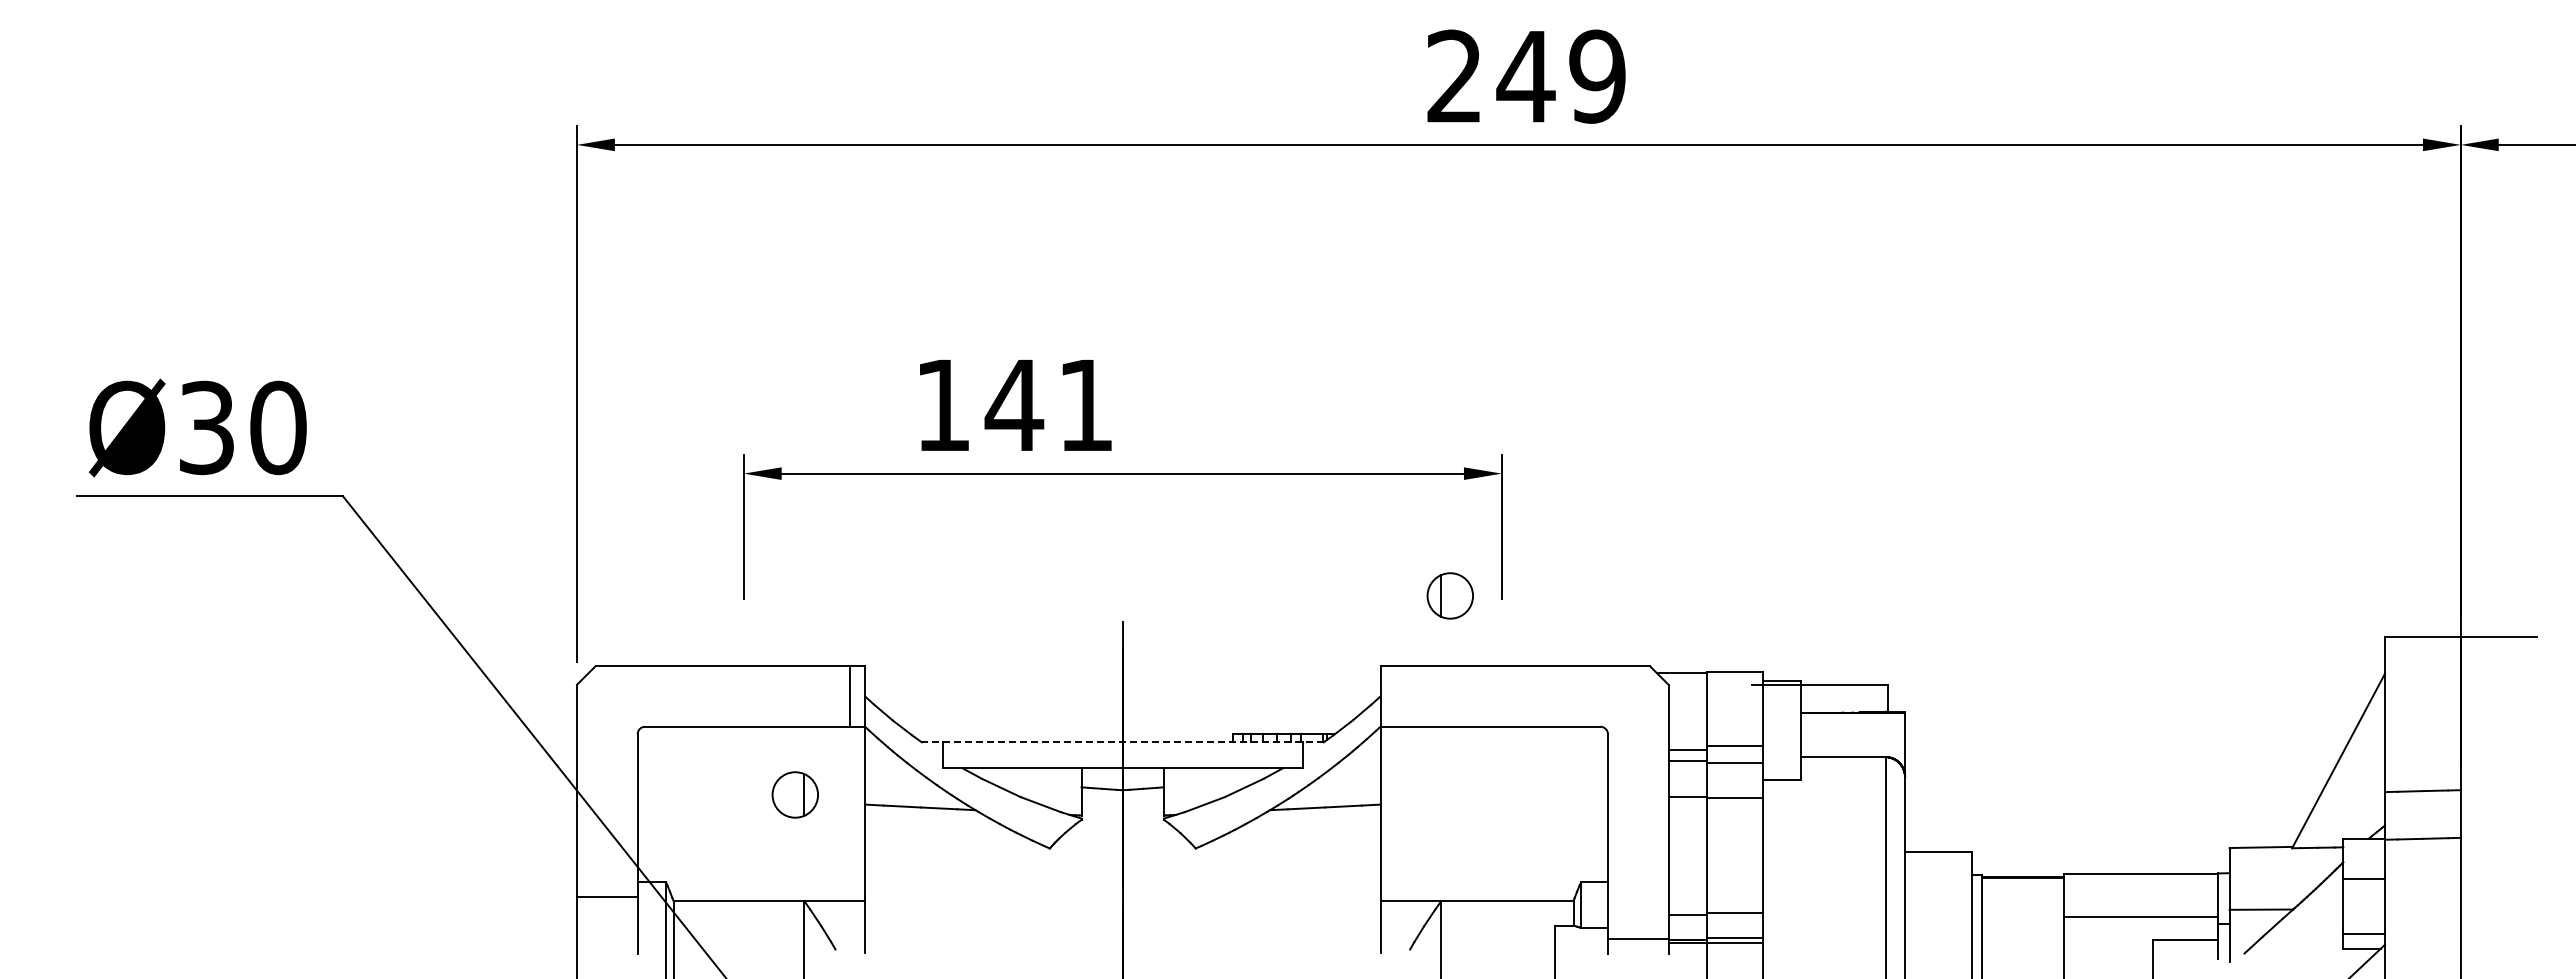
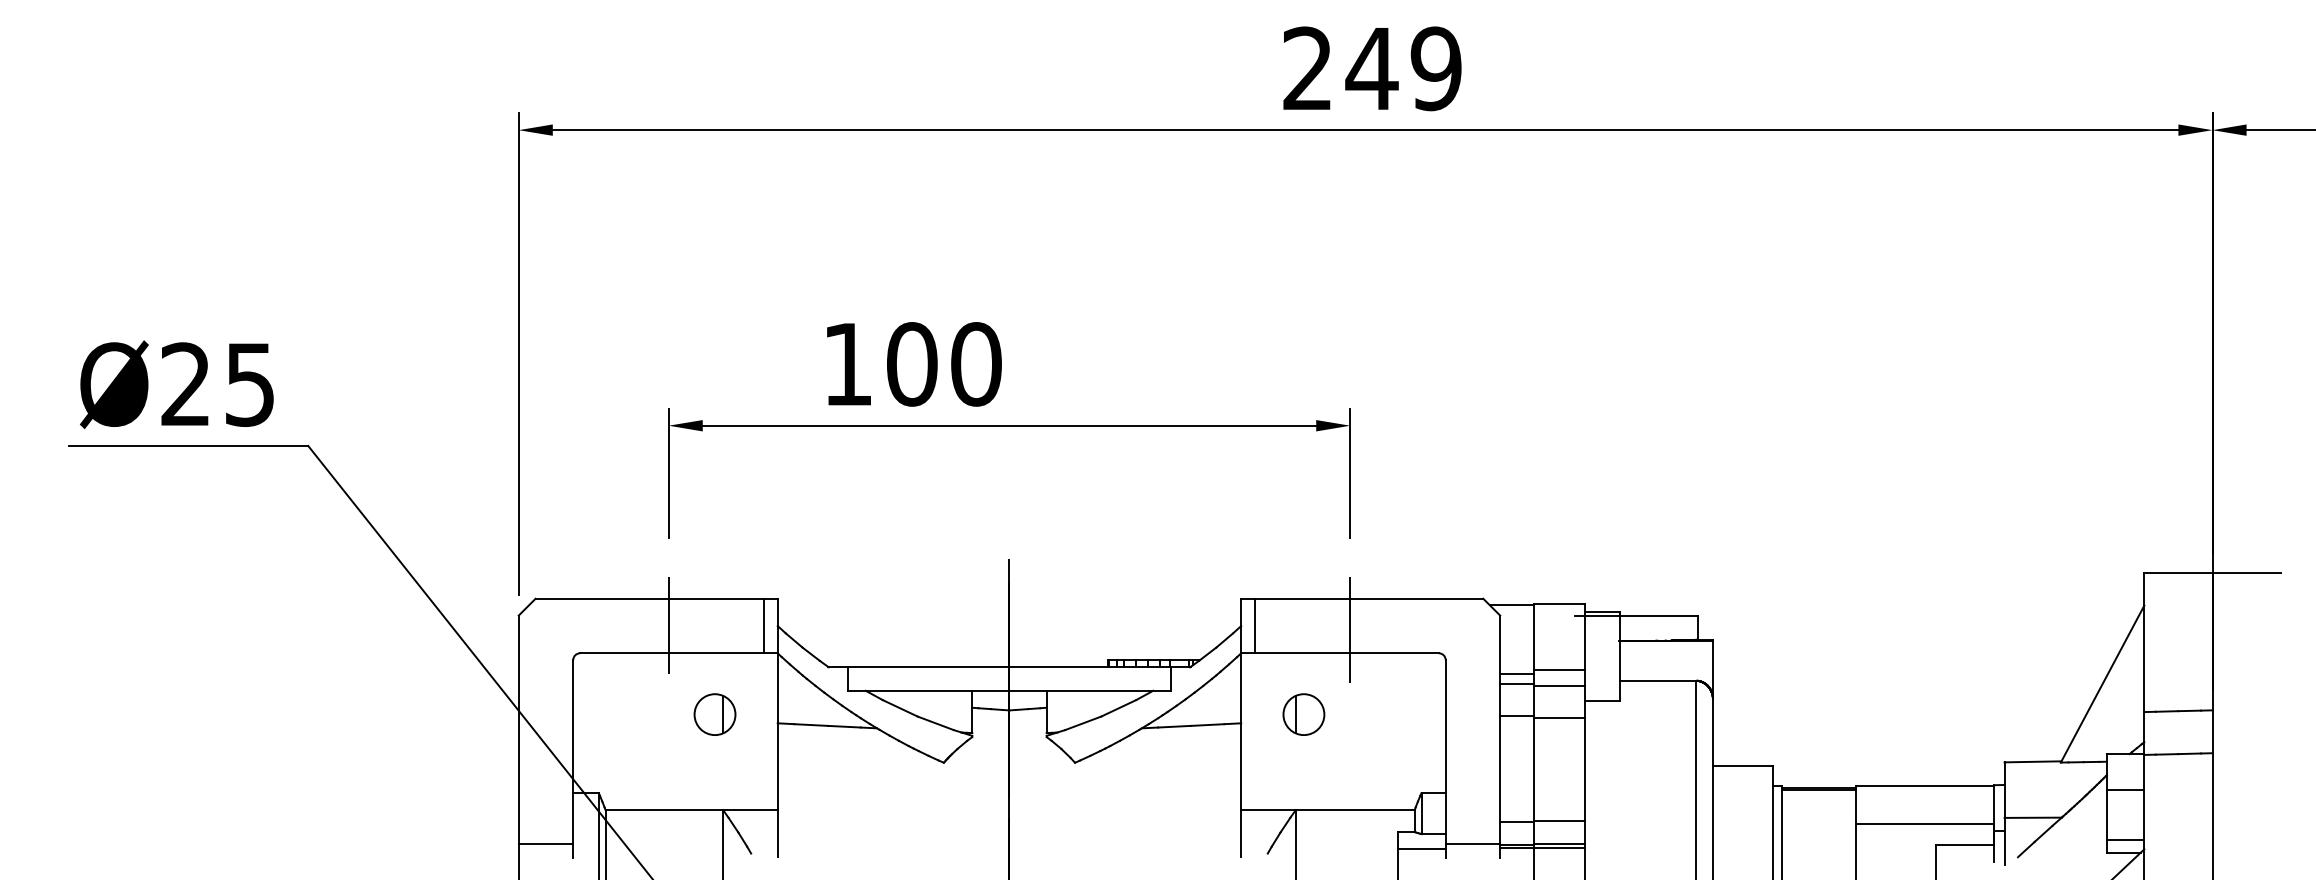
text: (1049, 405) -> (943, 364), 141 -> 100
text: (242, 427) -> (217, 384), Ø30 -> Ø25
part: (1449, 595) -> (1303, 714), moved
line: (743, 695) -> (668, 625), added
line: (1395, 696) -> (1254, 626), added
line: (1501, 700) -> (1349, 629), added
line: (1122, 741) -> (1009, 666), dashed -> solid
line: (606, 897) -> (545, 844), moved
line: (1580, 944) -> (1420, 849), added

